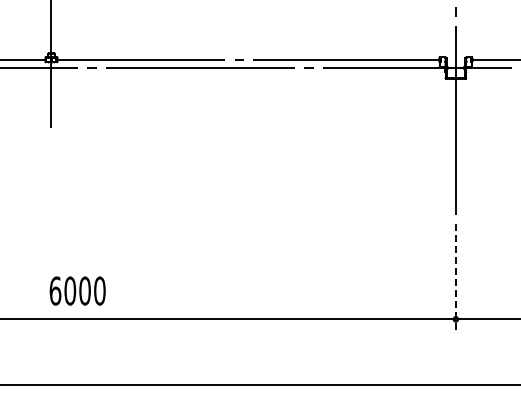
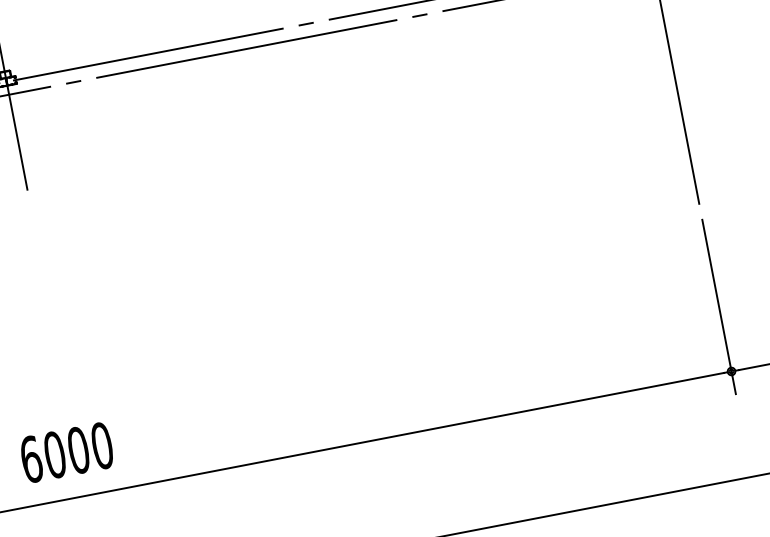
line: (455, 278) -> (718, 306), dashed -> solid
text: (77, 290) -> (66, 451), moved

